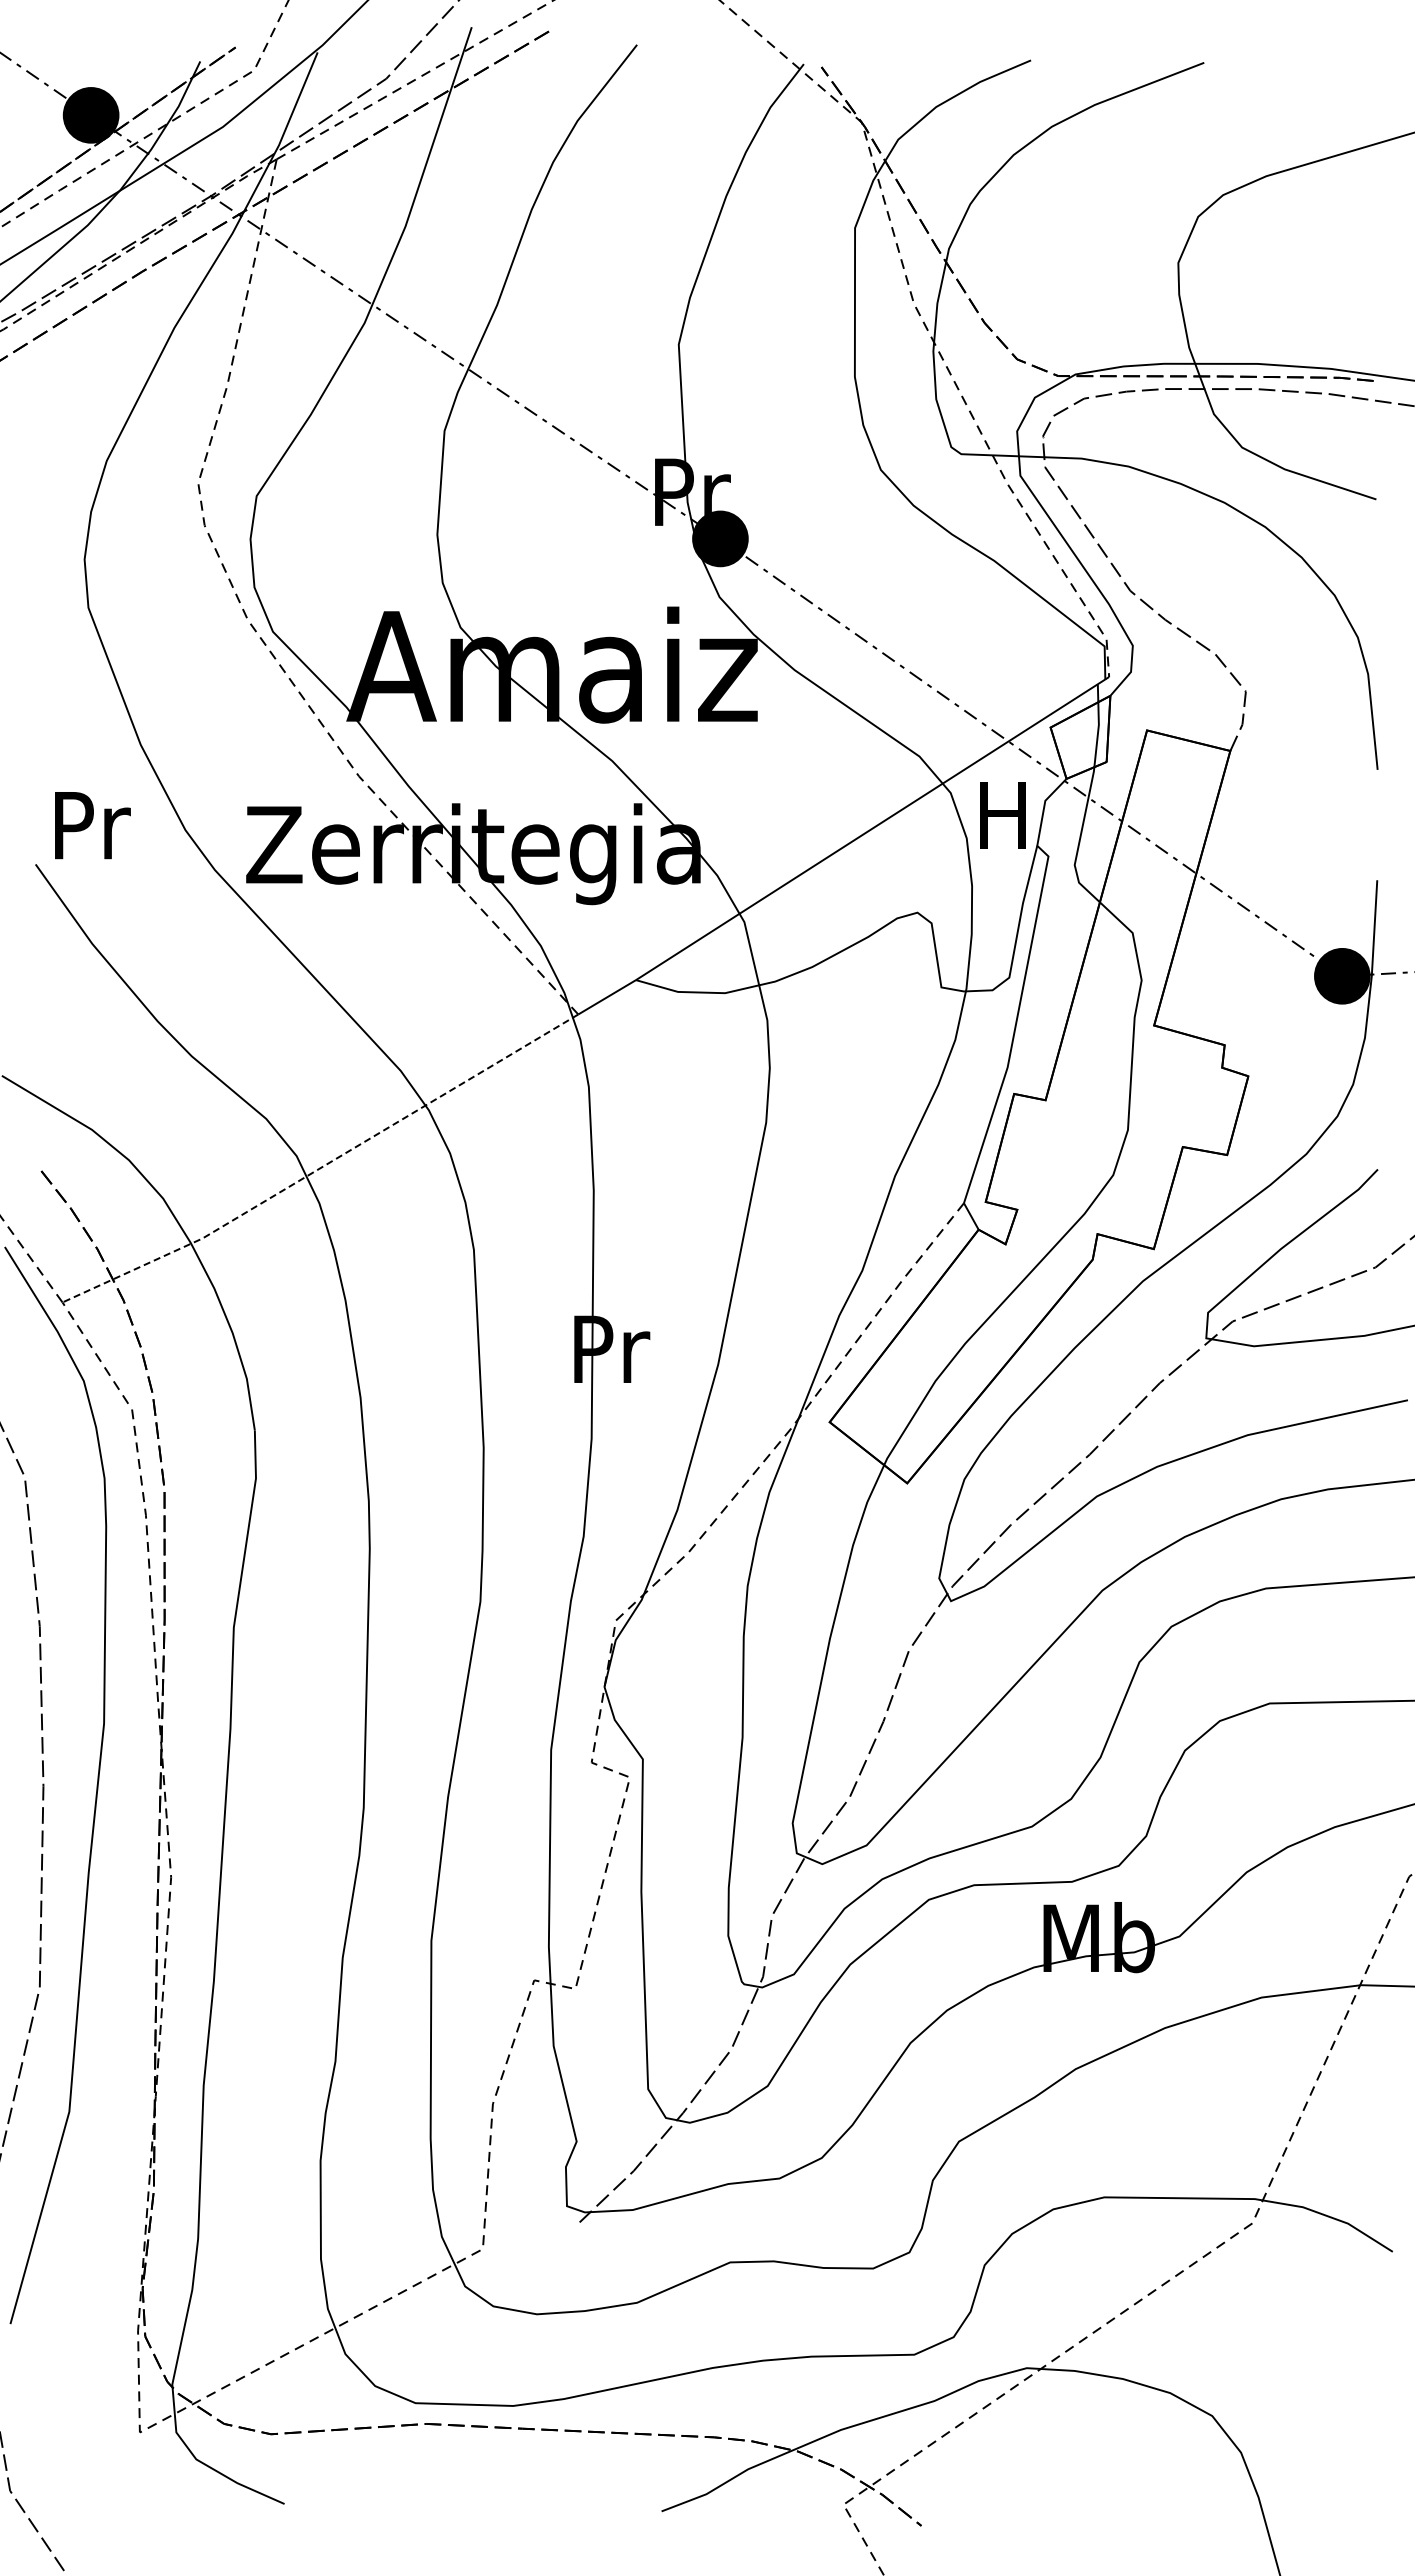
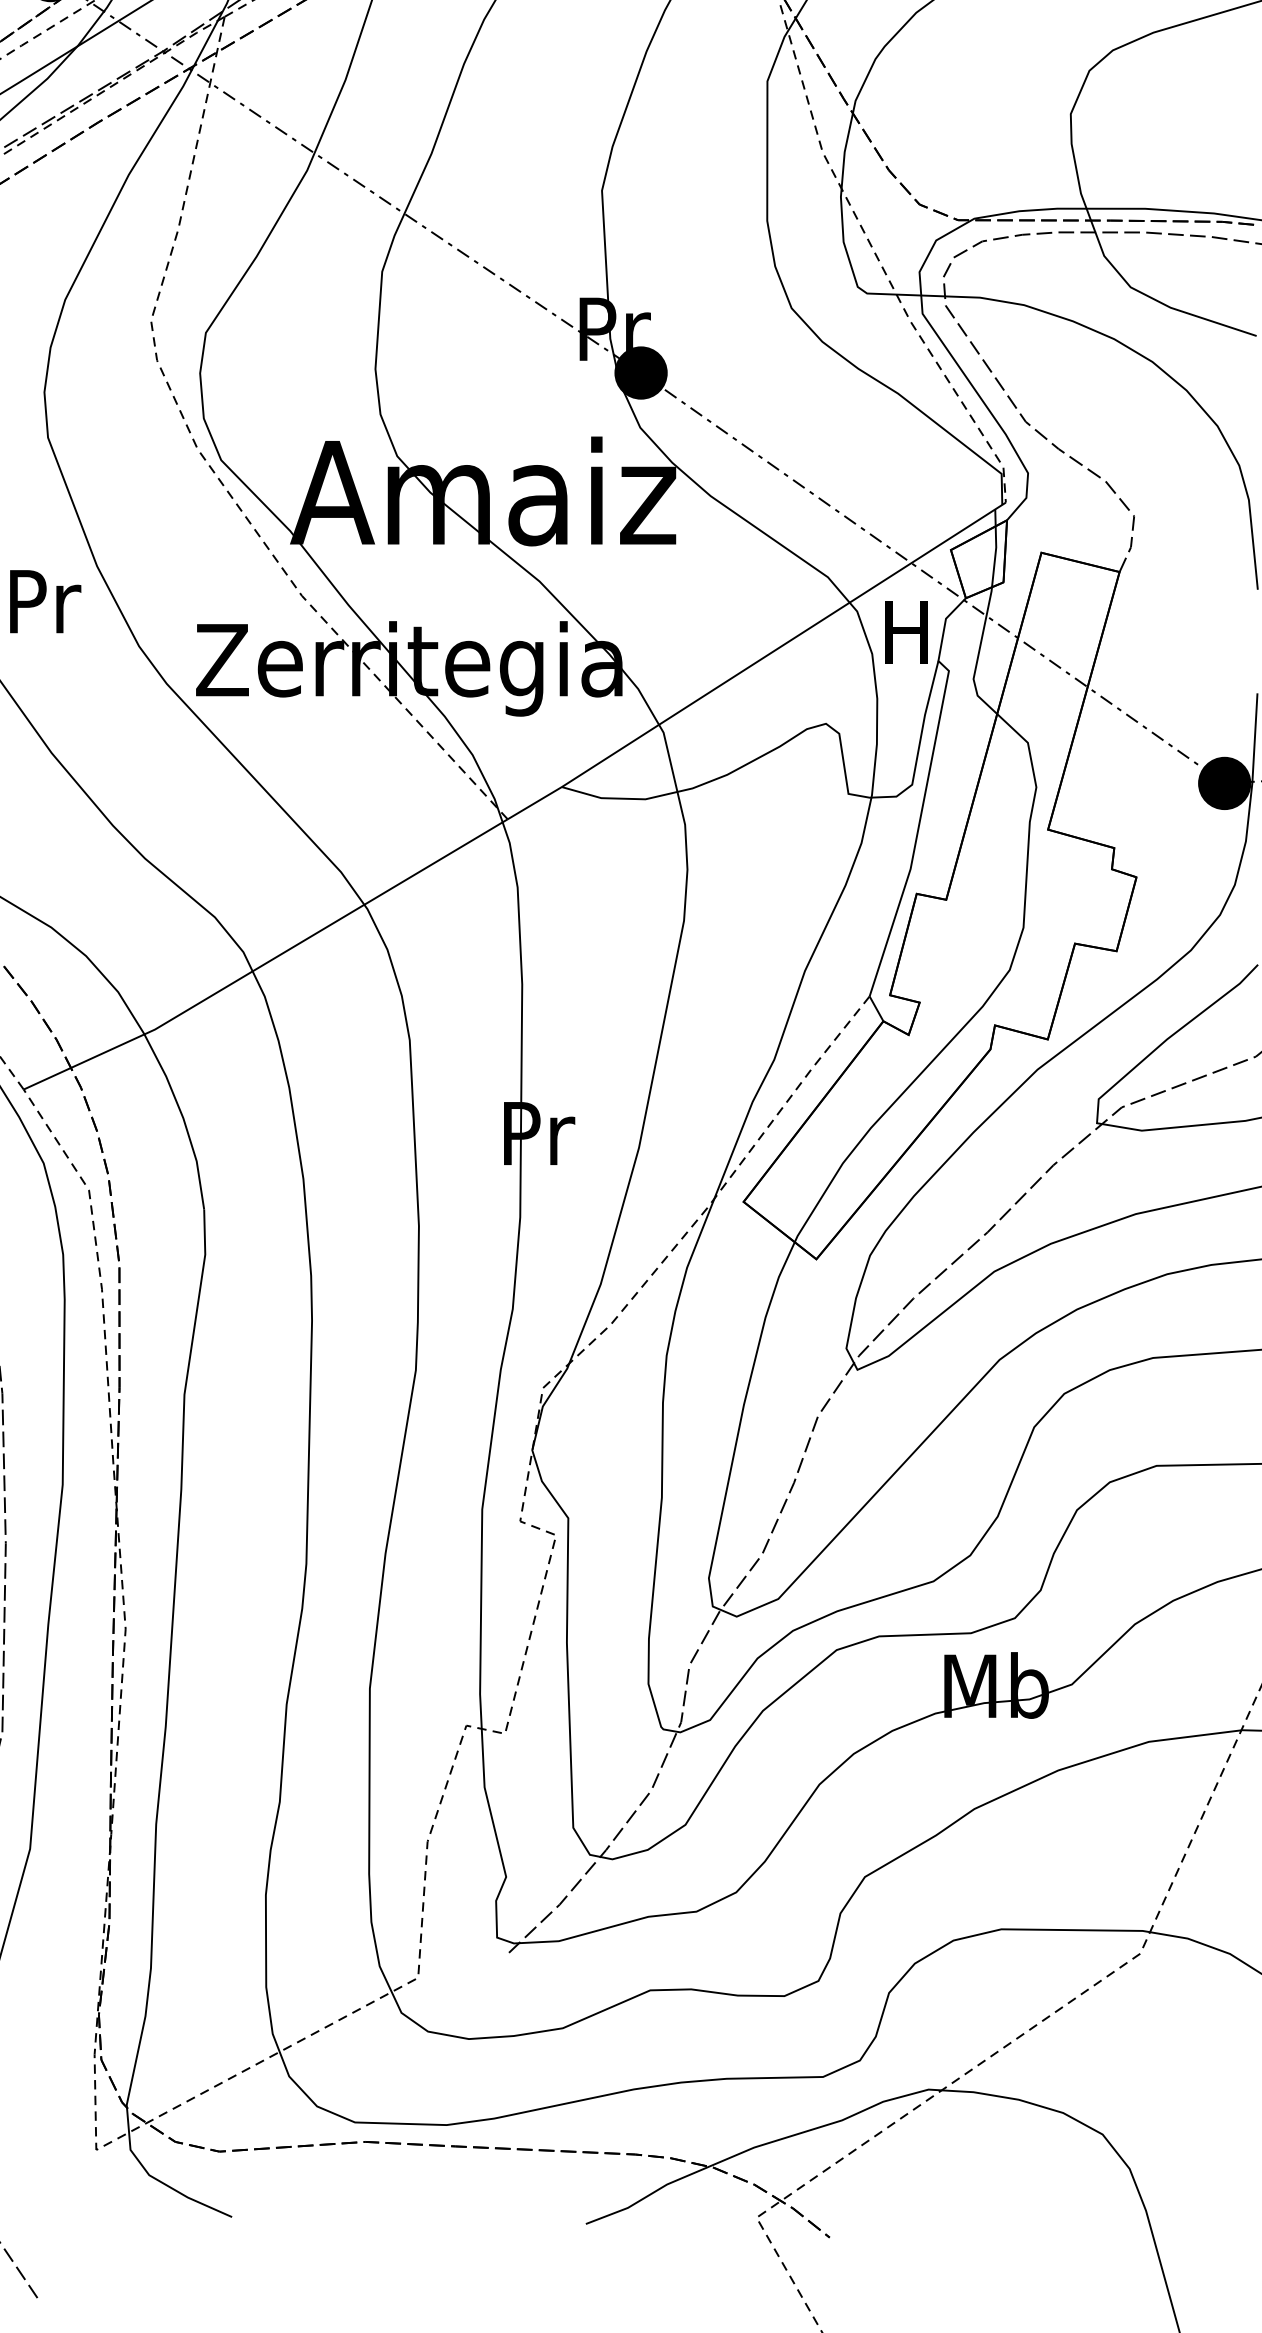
text: (92, 825) -> (45, 601), moved
line: (323, 1166) -> (268, 961), dashed -> solid

